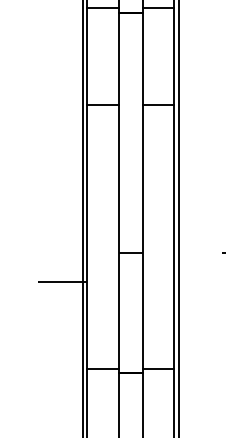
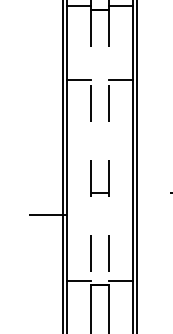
line: (118, 193) -> (90, 147), solid -> dashed
line: (142, 193) -> (109, 147), solid -> dashed

